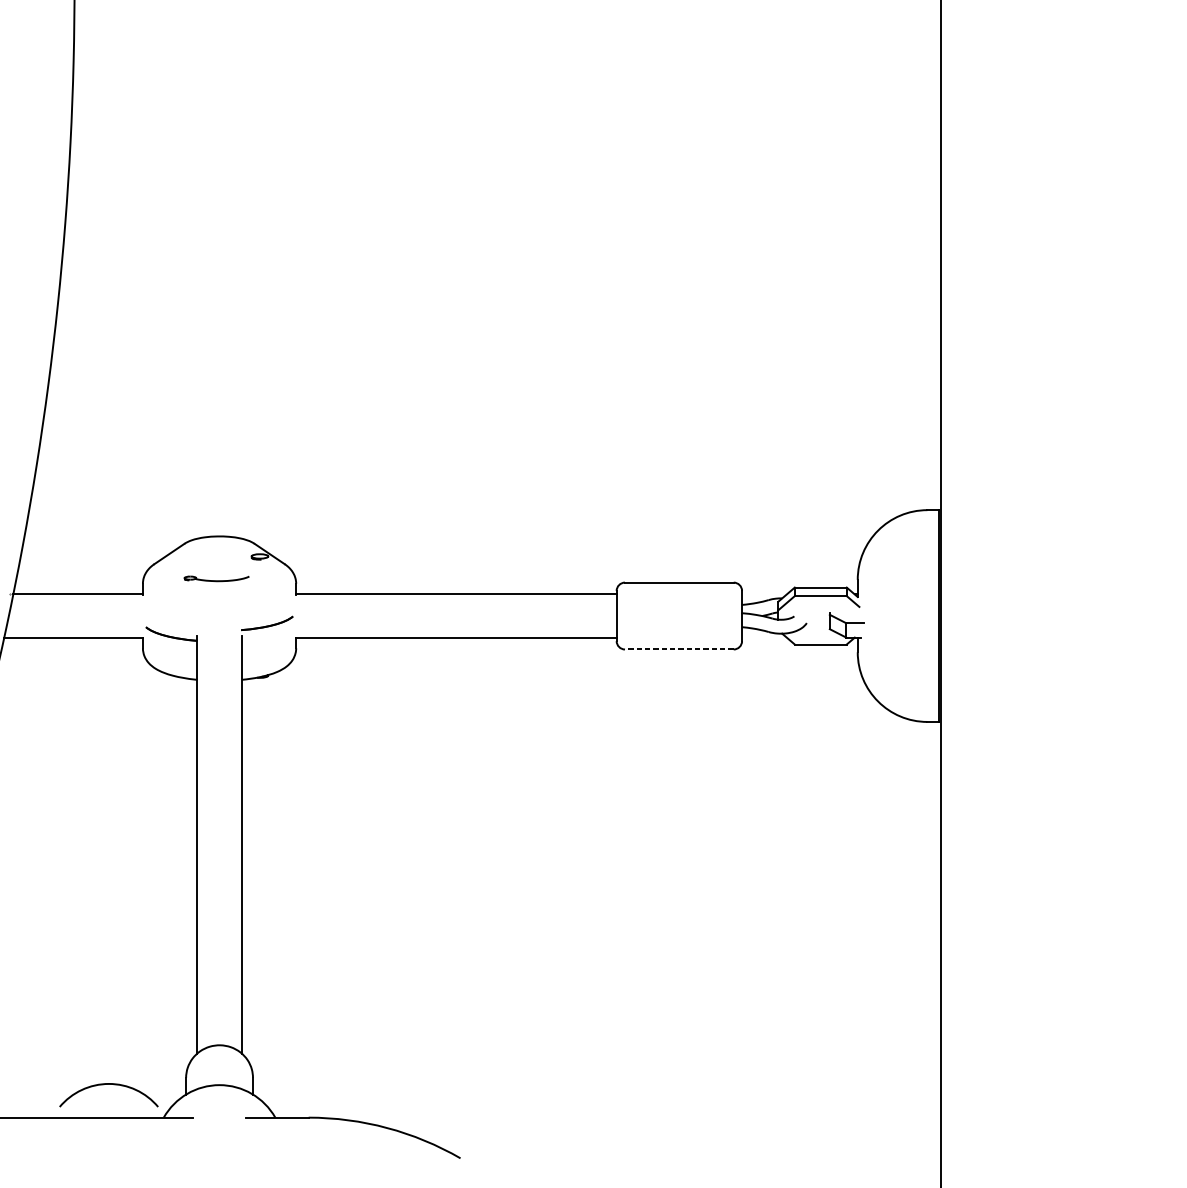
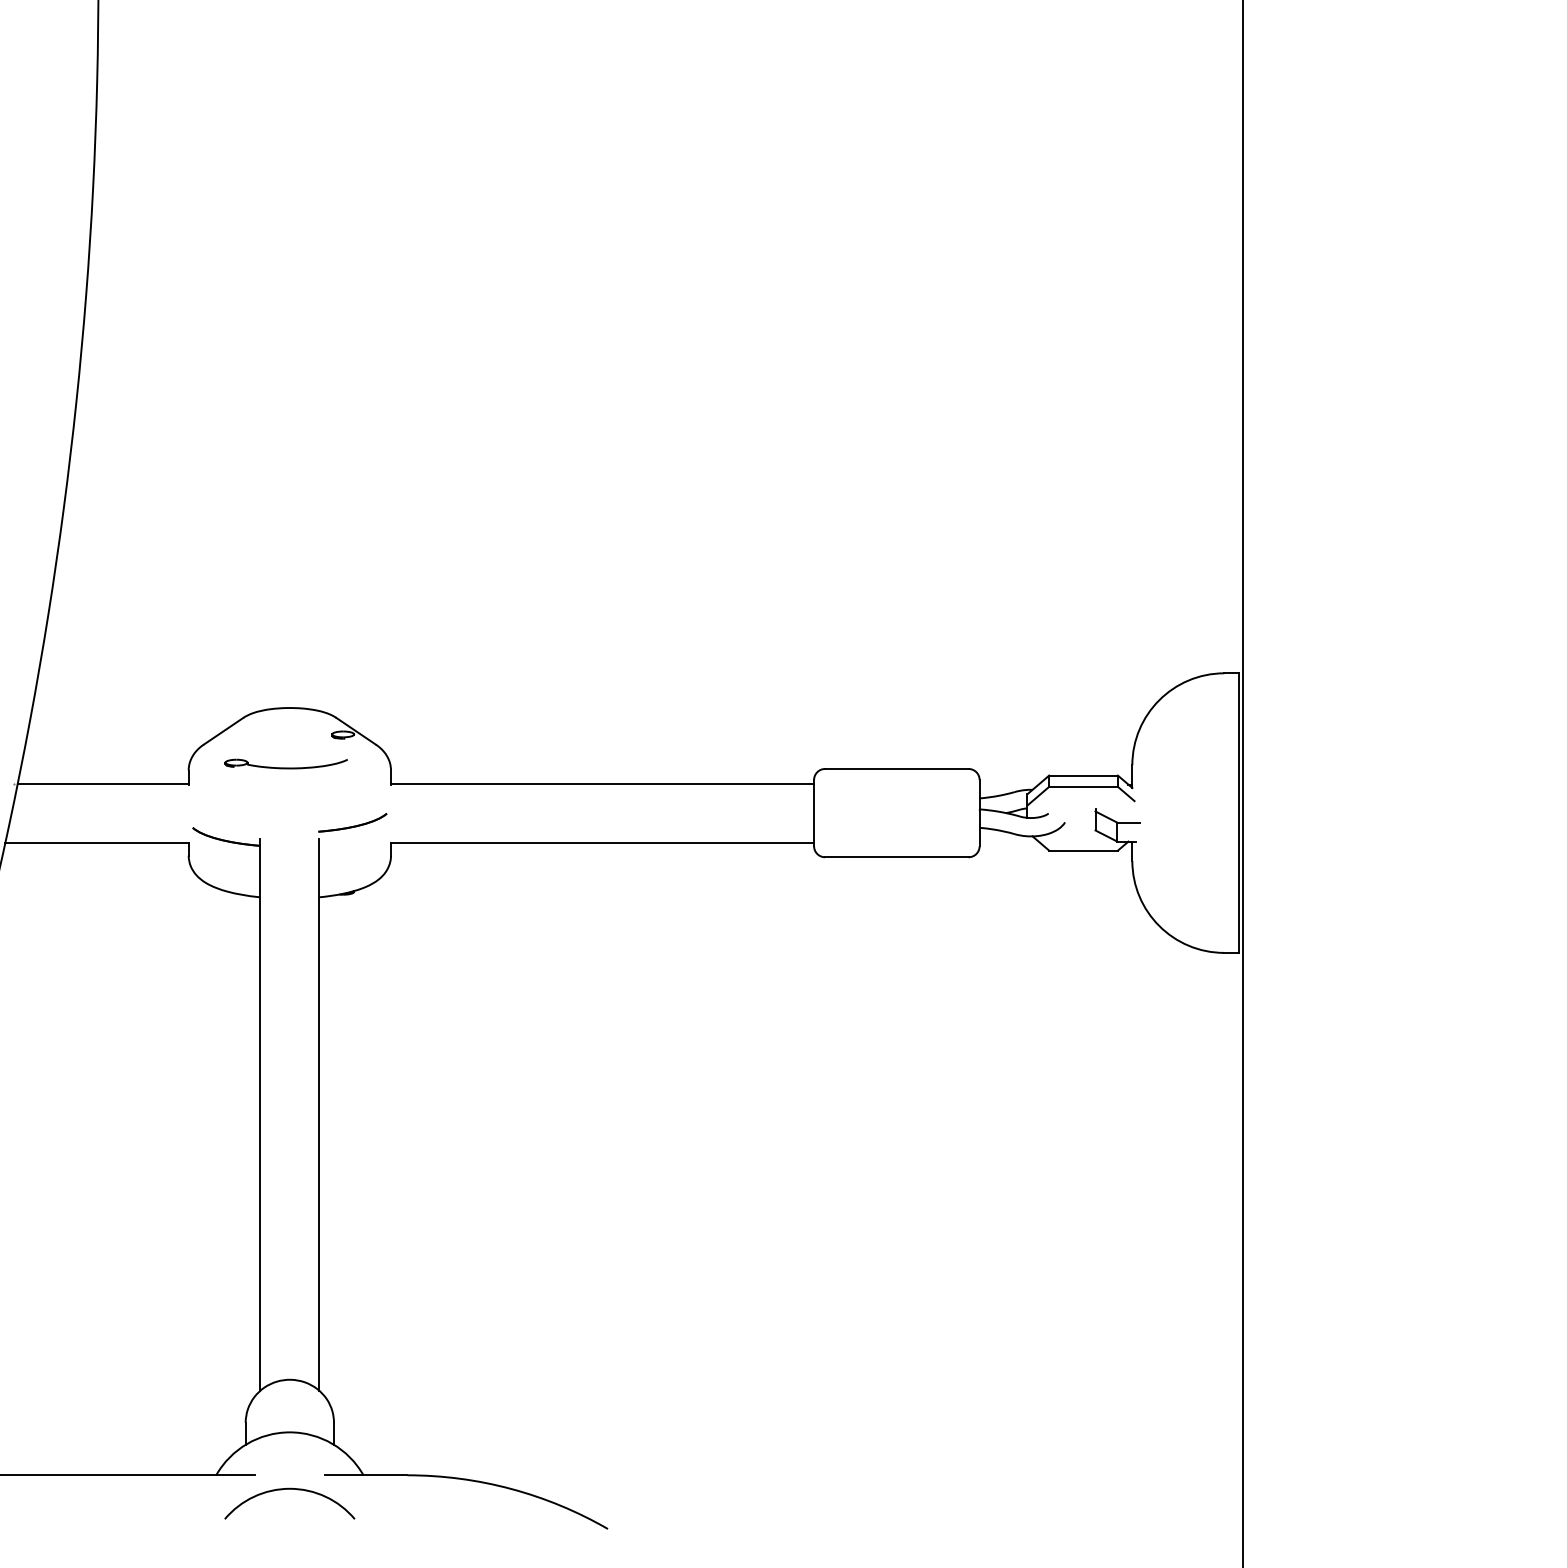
part: (216, 578) -> (285, 763), size x1.43
line: (679, 649) -> (896, 857), dashed -> solid
arc: (108, 1084) -> (289, 1489), moved

